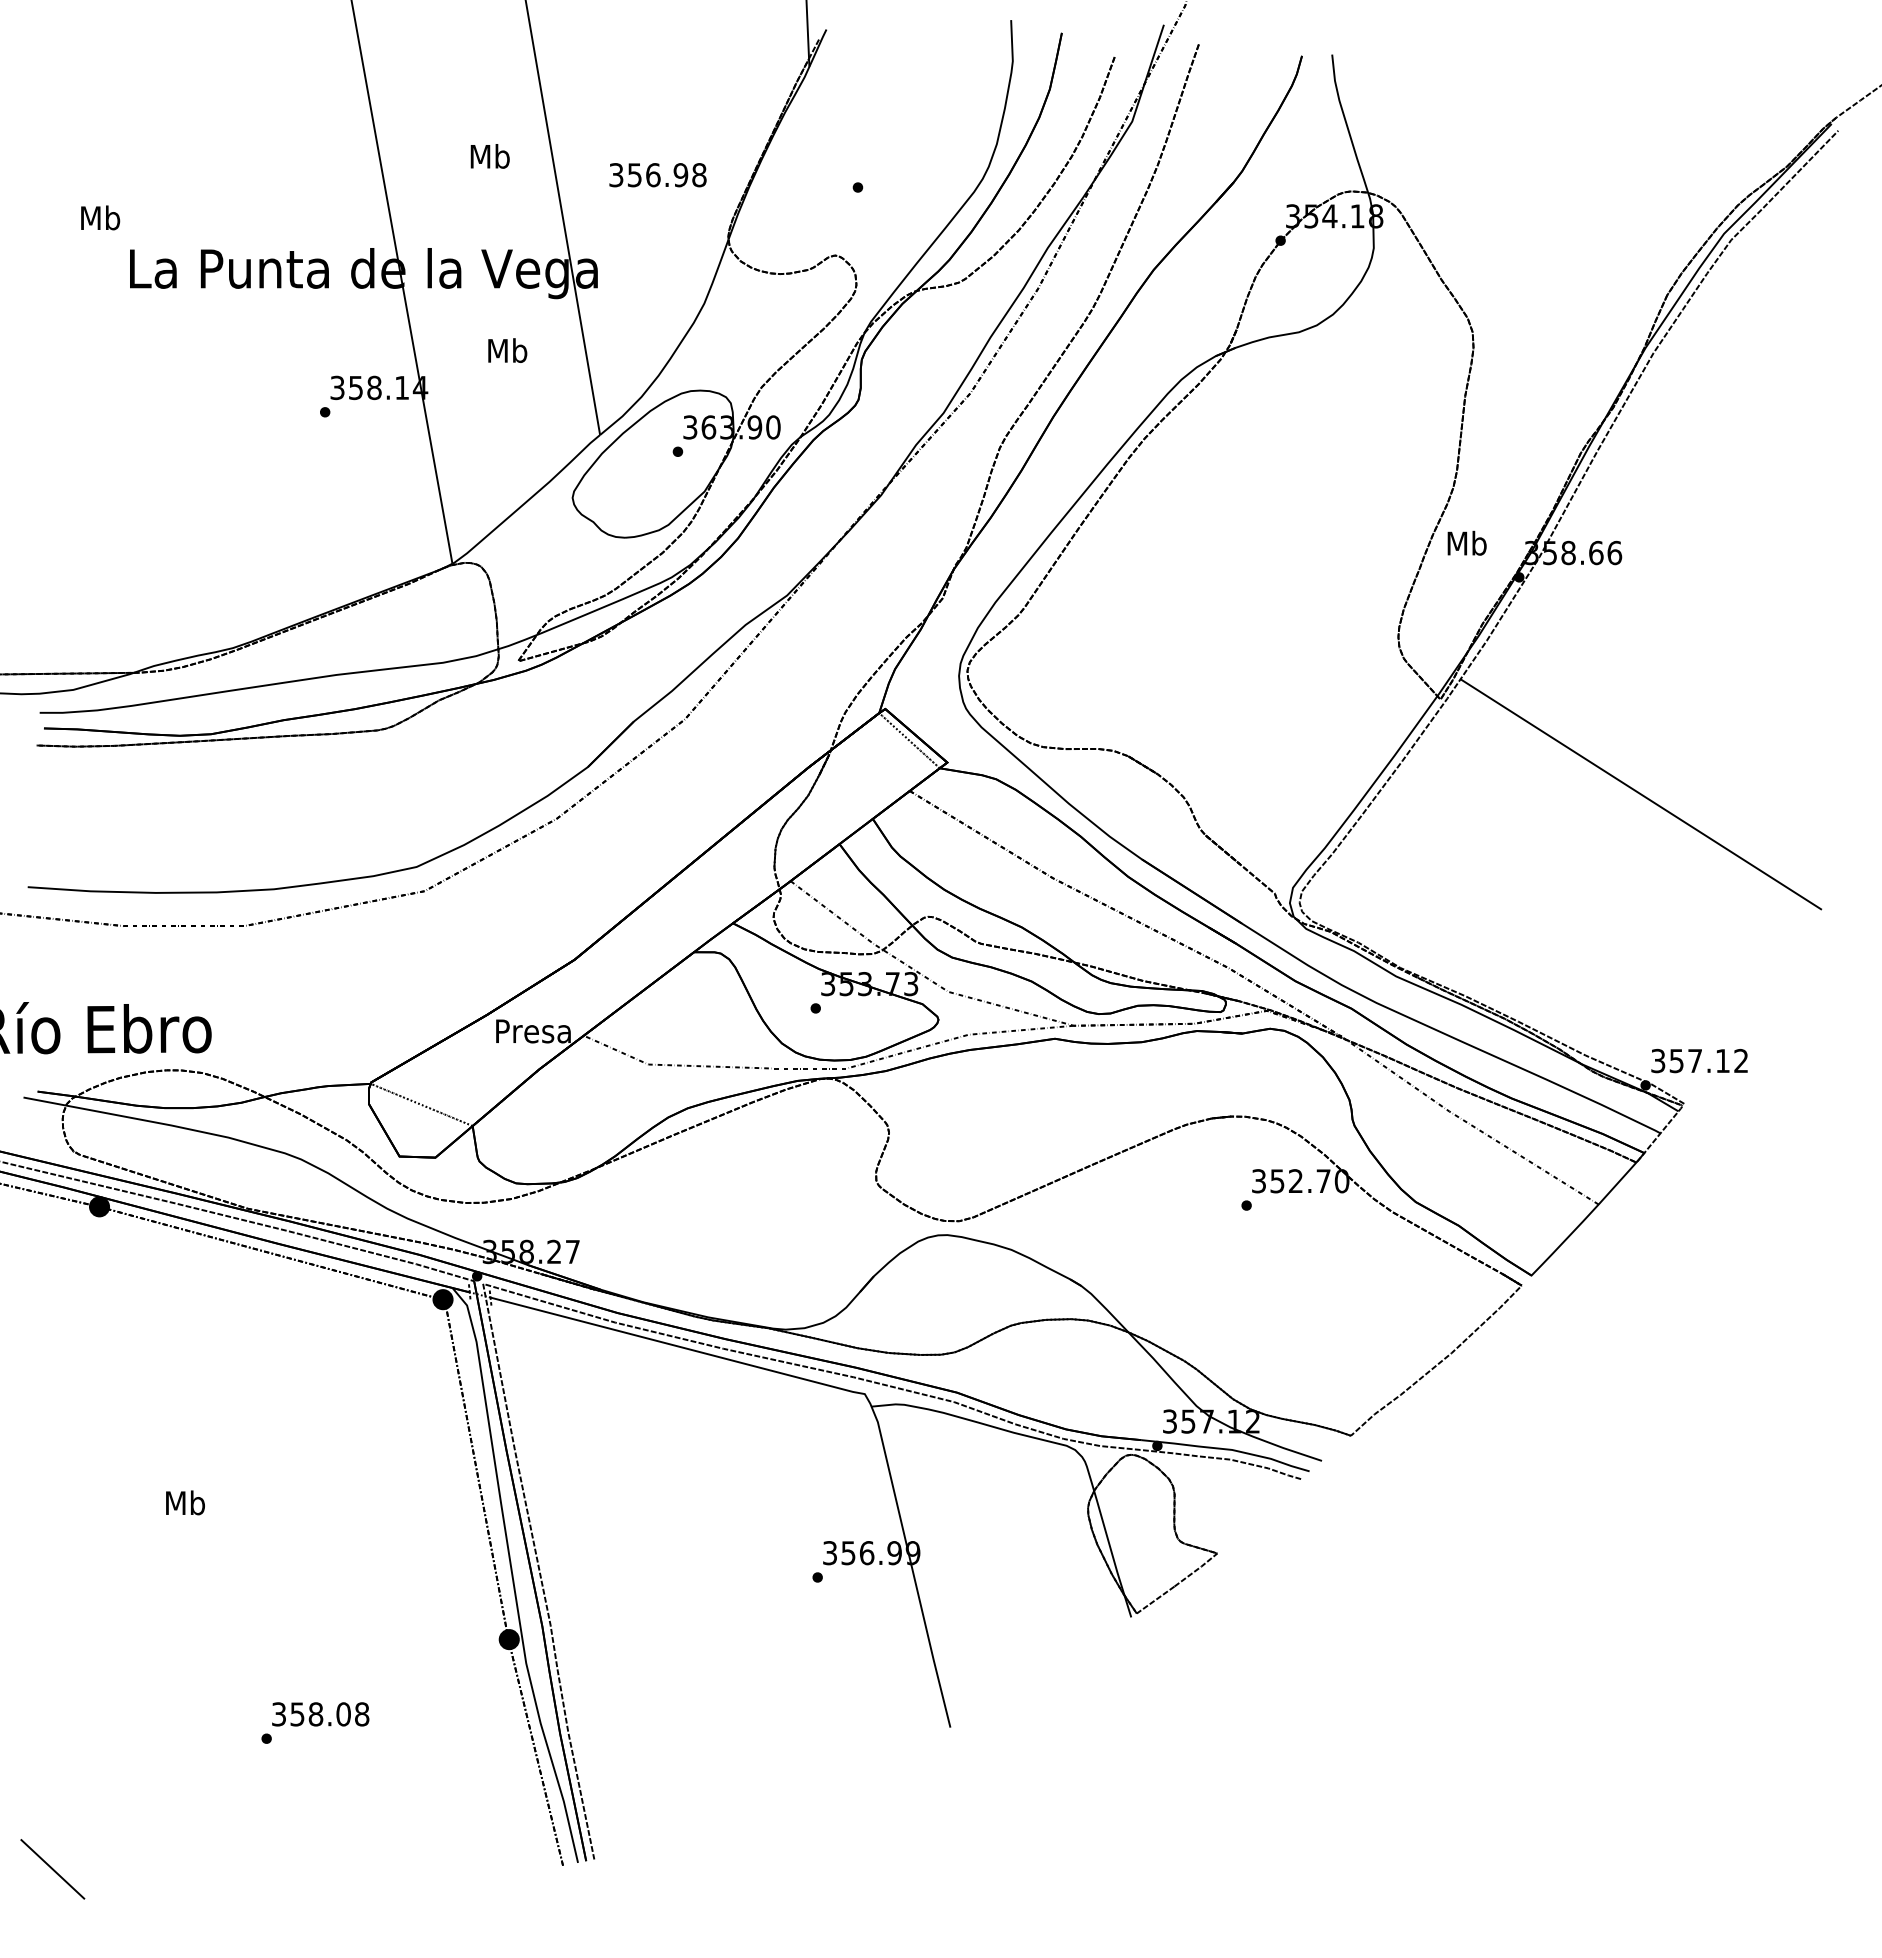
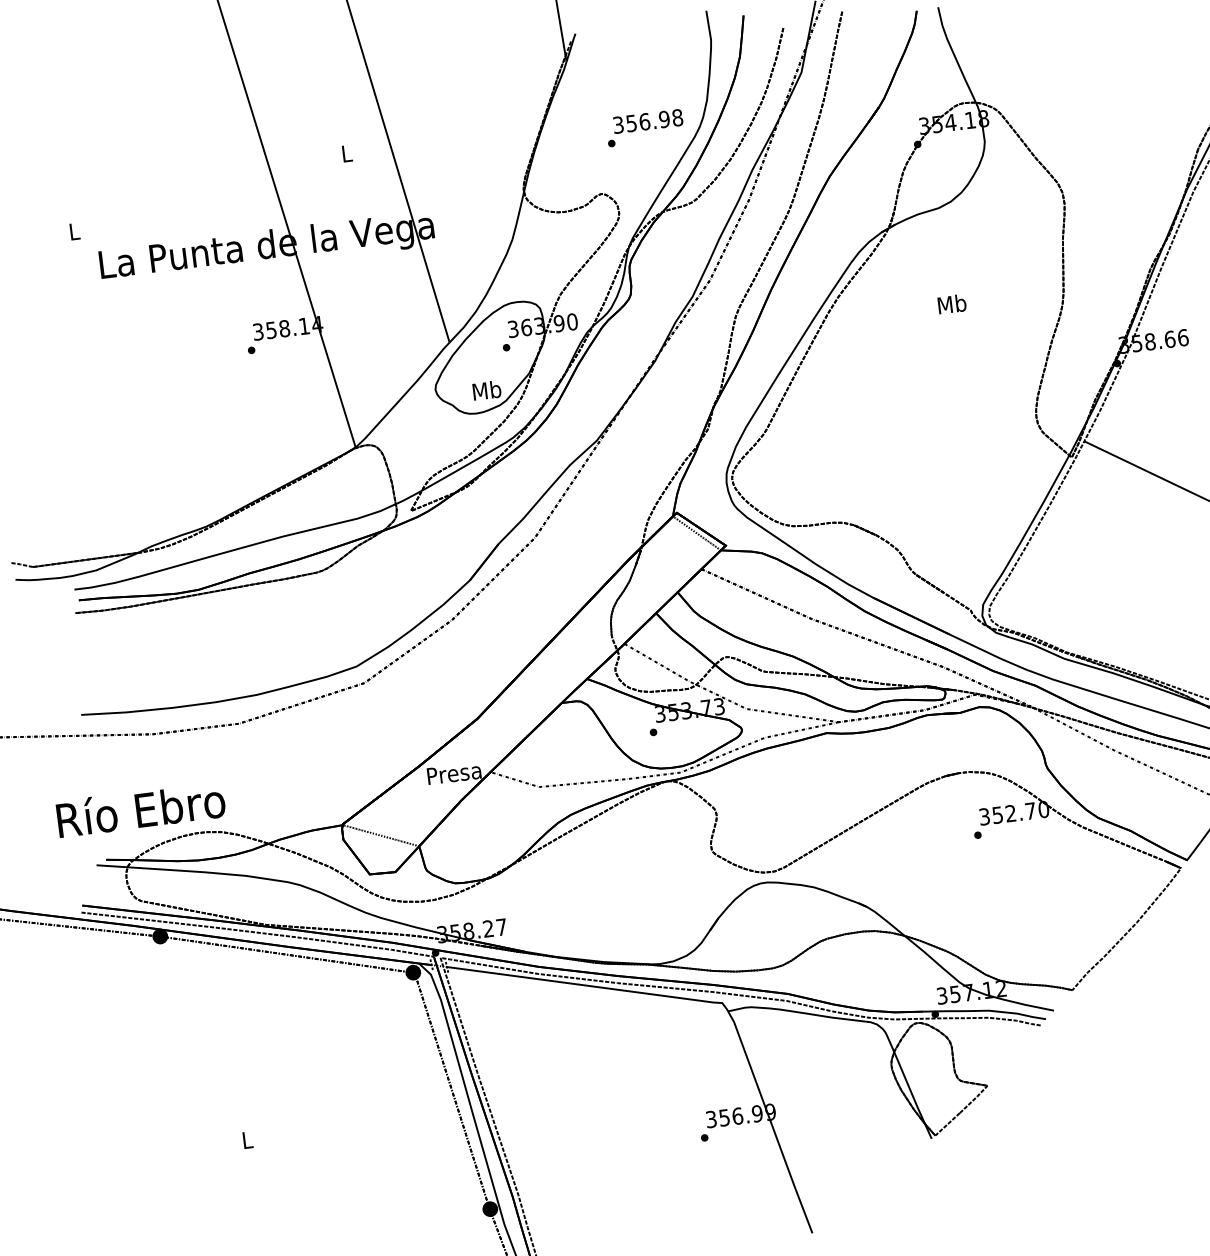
text: (489, 156) -> (346, 153), Mb -> L
text: (657, 175) -> (647, 121), moved
text: (100, 217) -> (74, 231), Mb -> L
text: (507, 350) -> (486, 390), moved
text: (1466, 542) -> (951, 303), moved
text: (185, 1502) -> (247, 1139), Mb -> L

